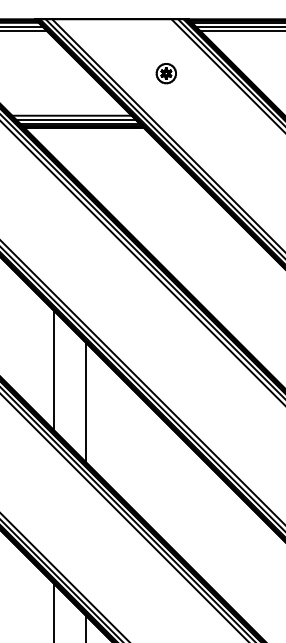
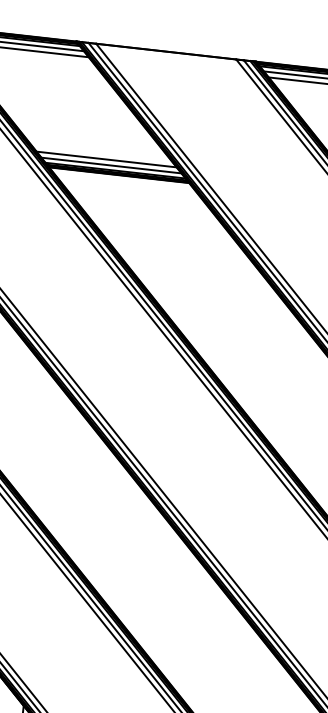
part: (165, 73) -> (221, 122), removed
line: (53, 369) -> (51, 454), removed
line: (86, 402) -> (85, 497), removed

